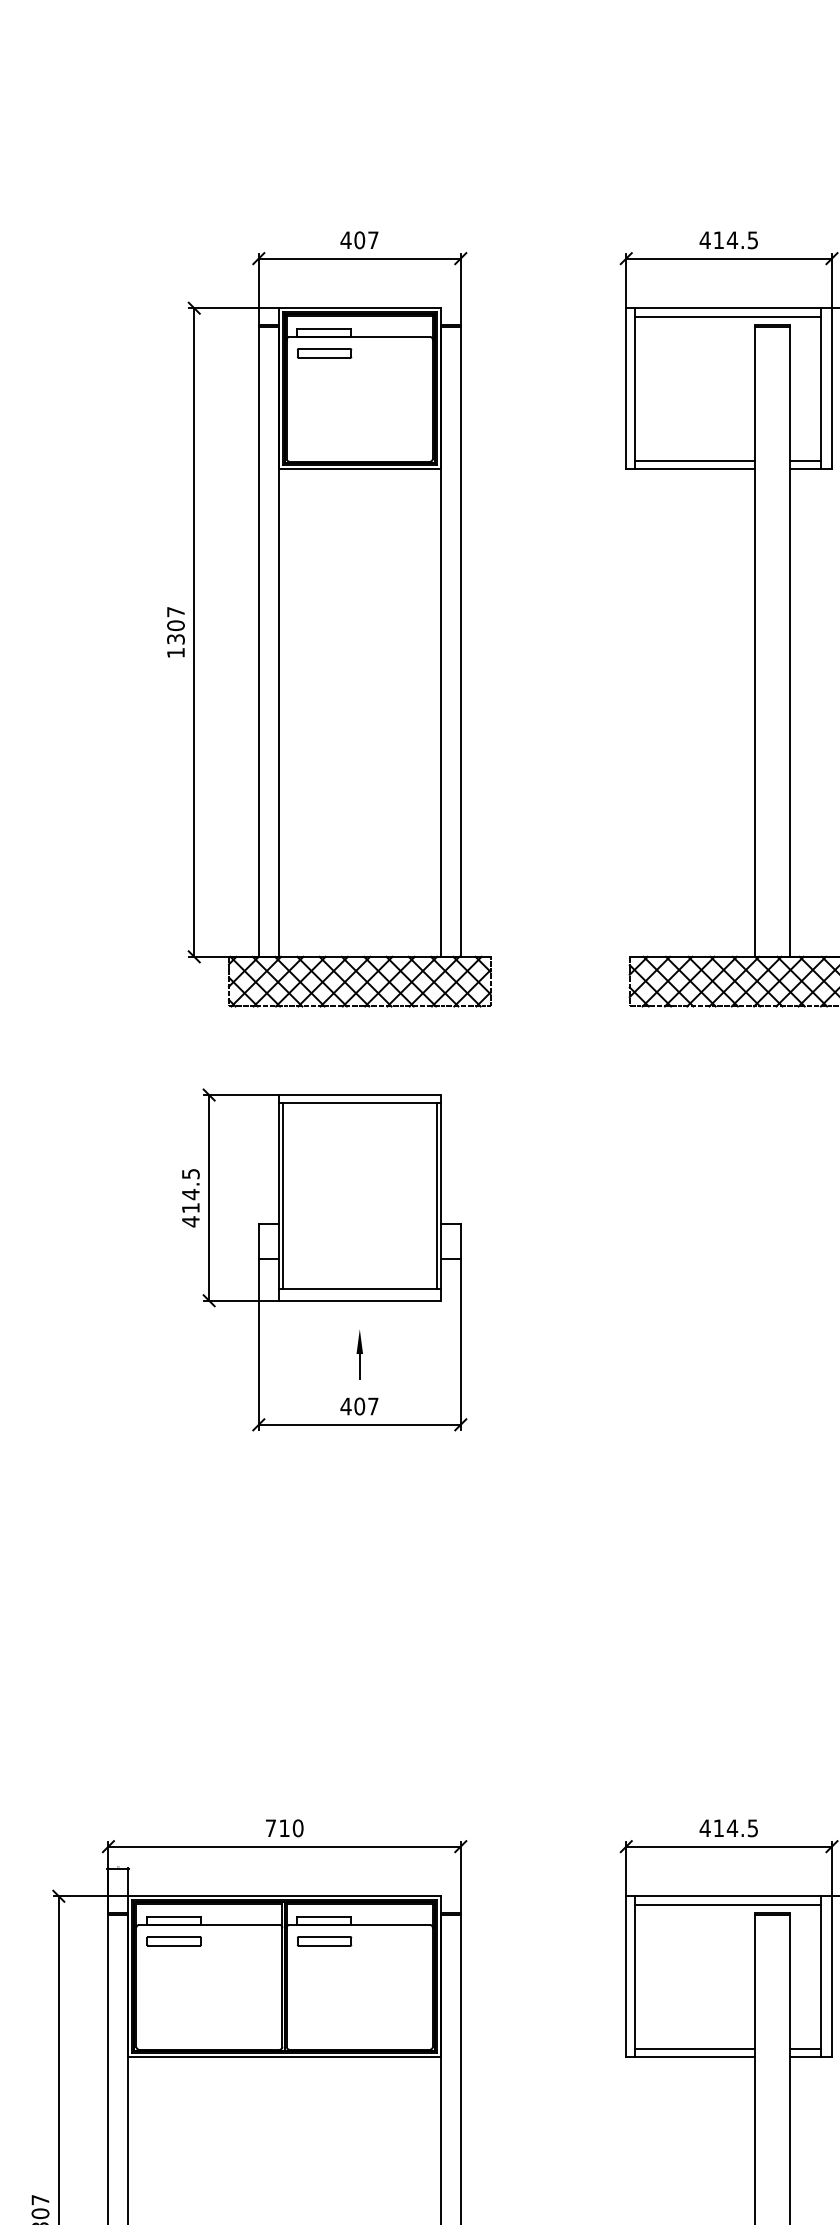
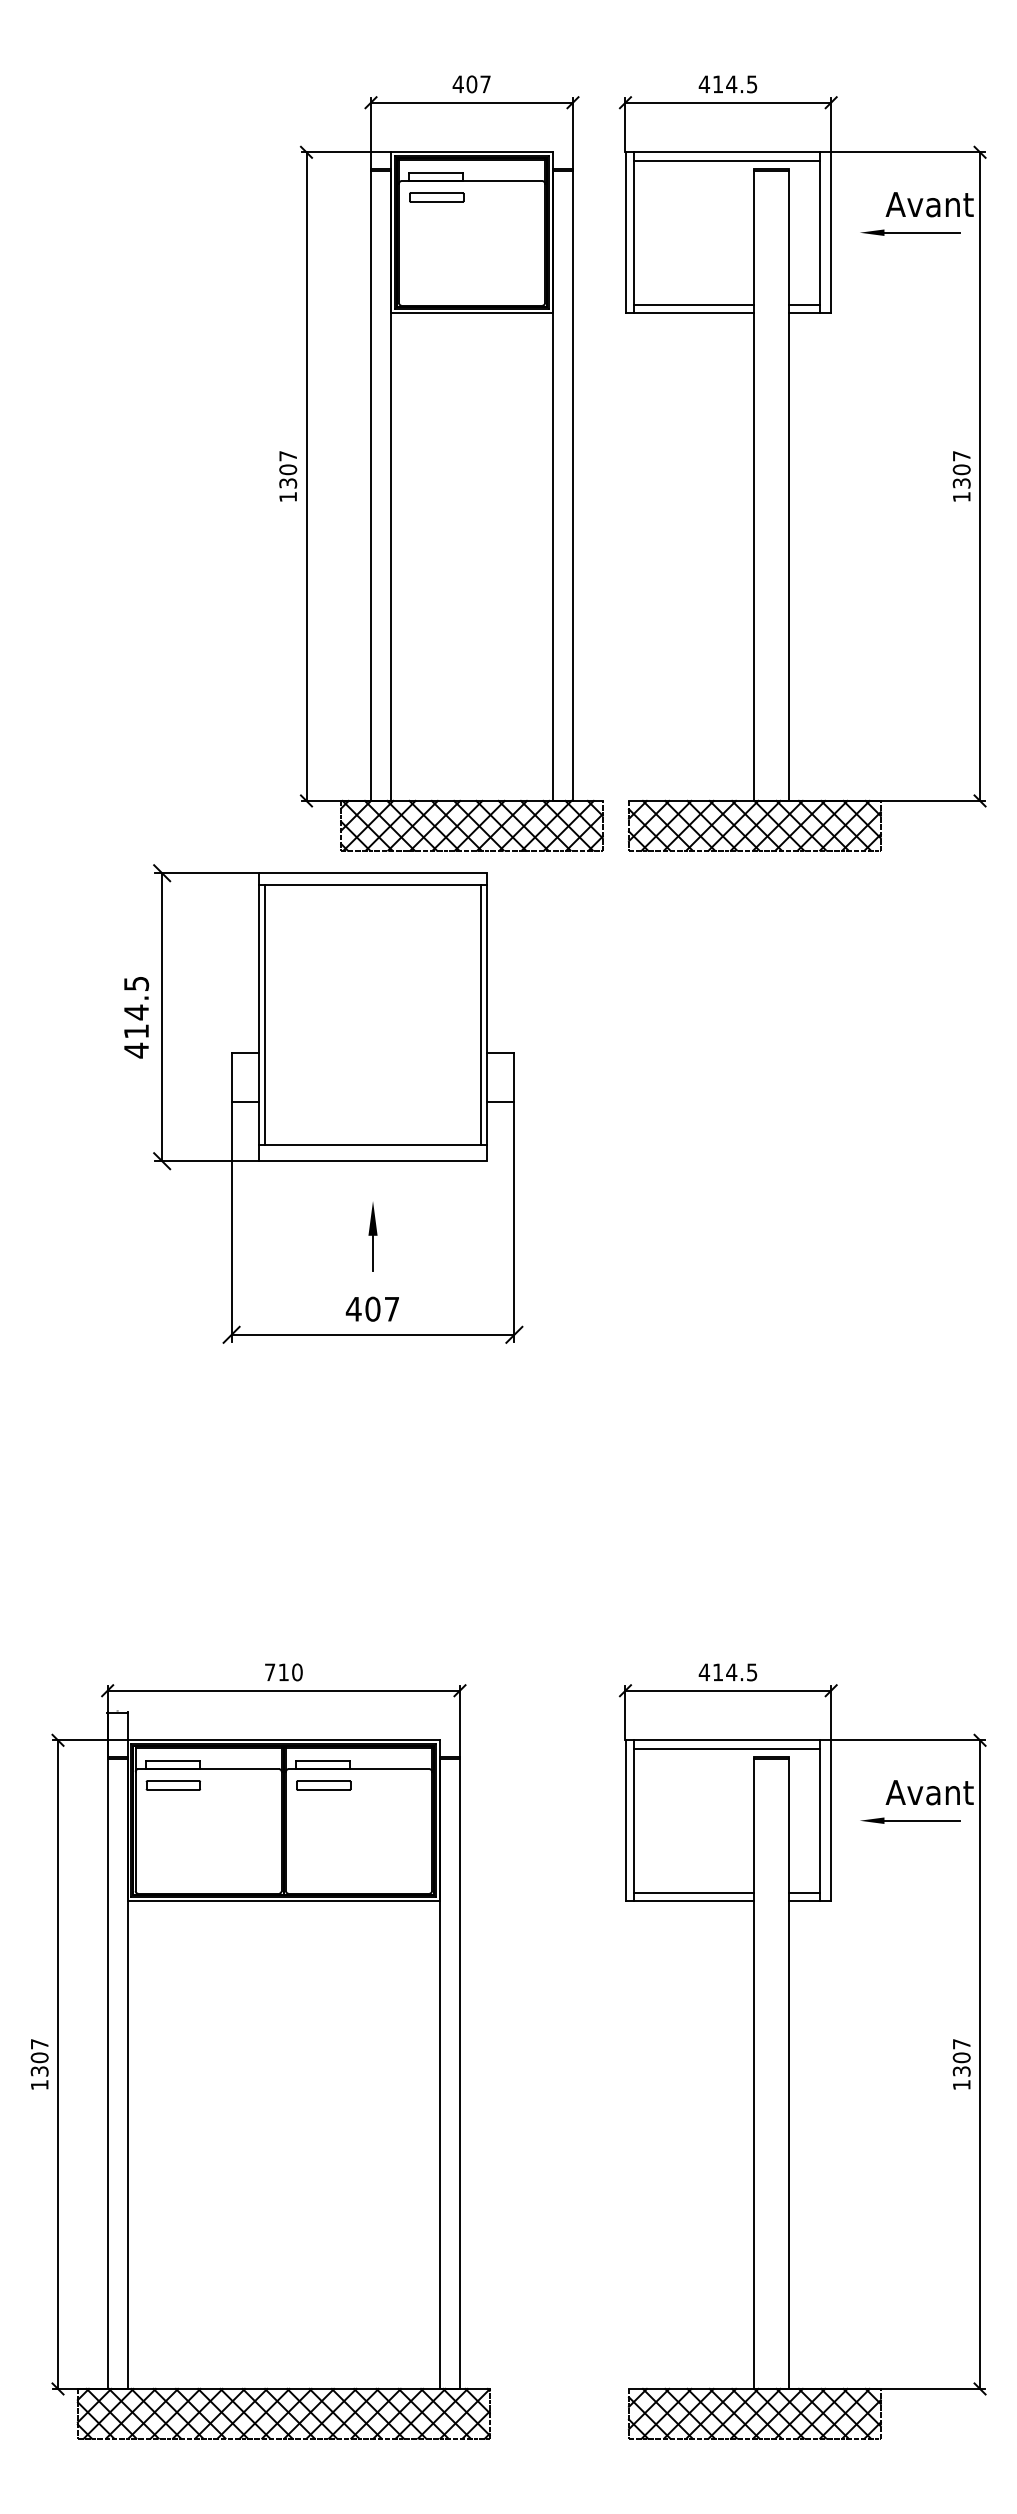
part: (329, 619) -> (441, 463), moved
part: (324, 1259) -> (323, 1103), size x1.4

